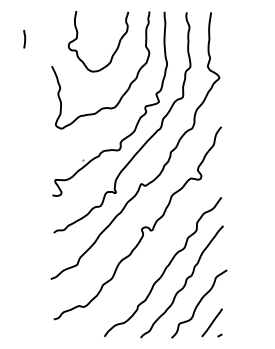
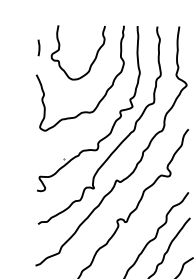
line: (24, 39) -> (38, 48), moved

